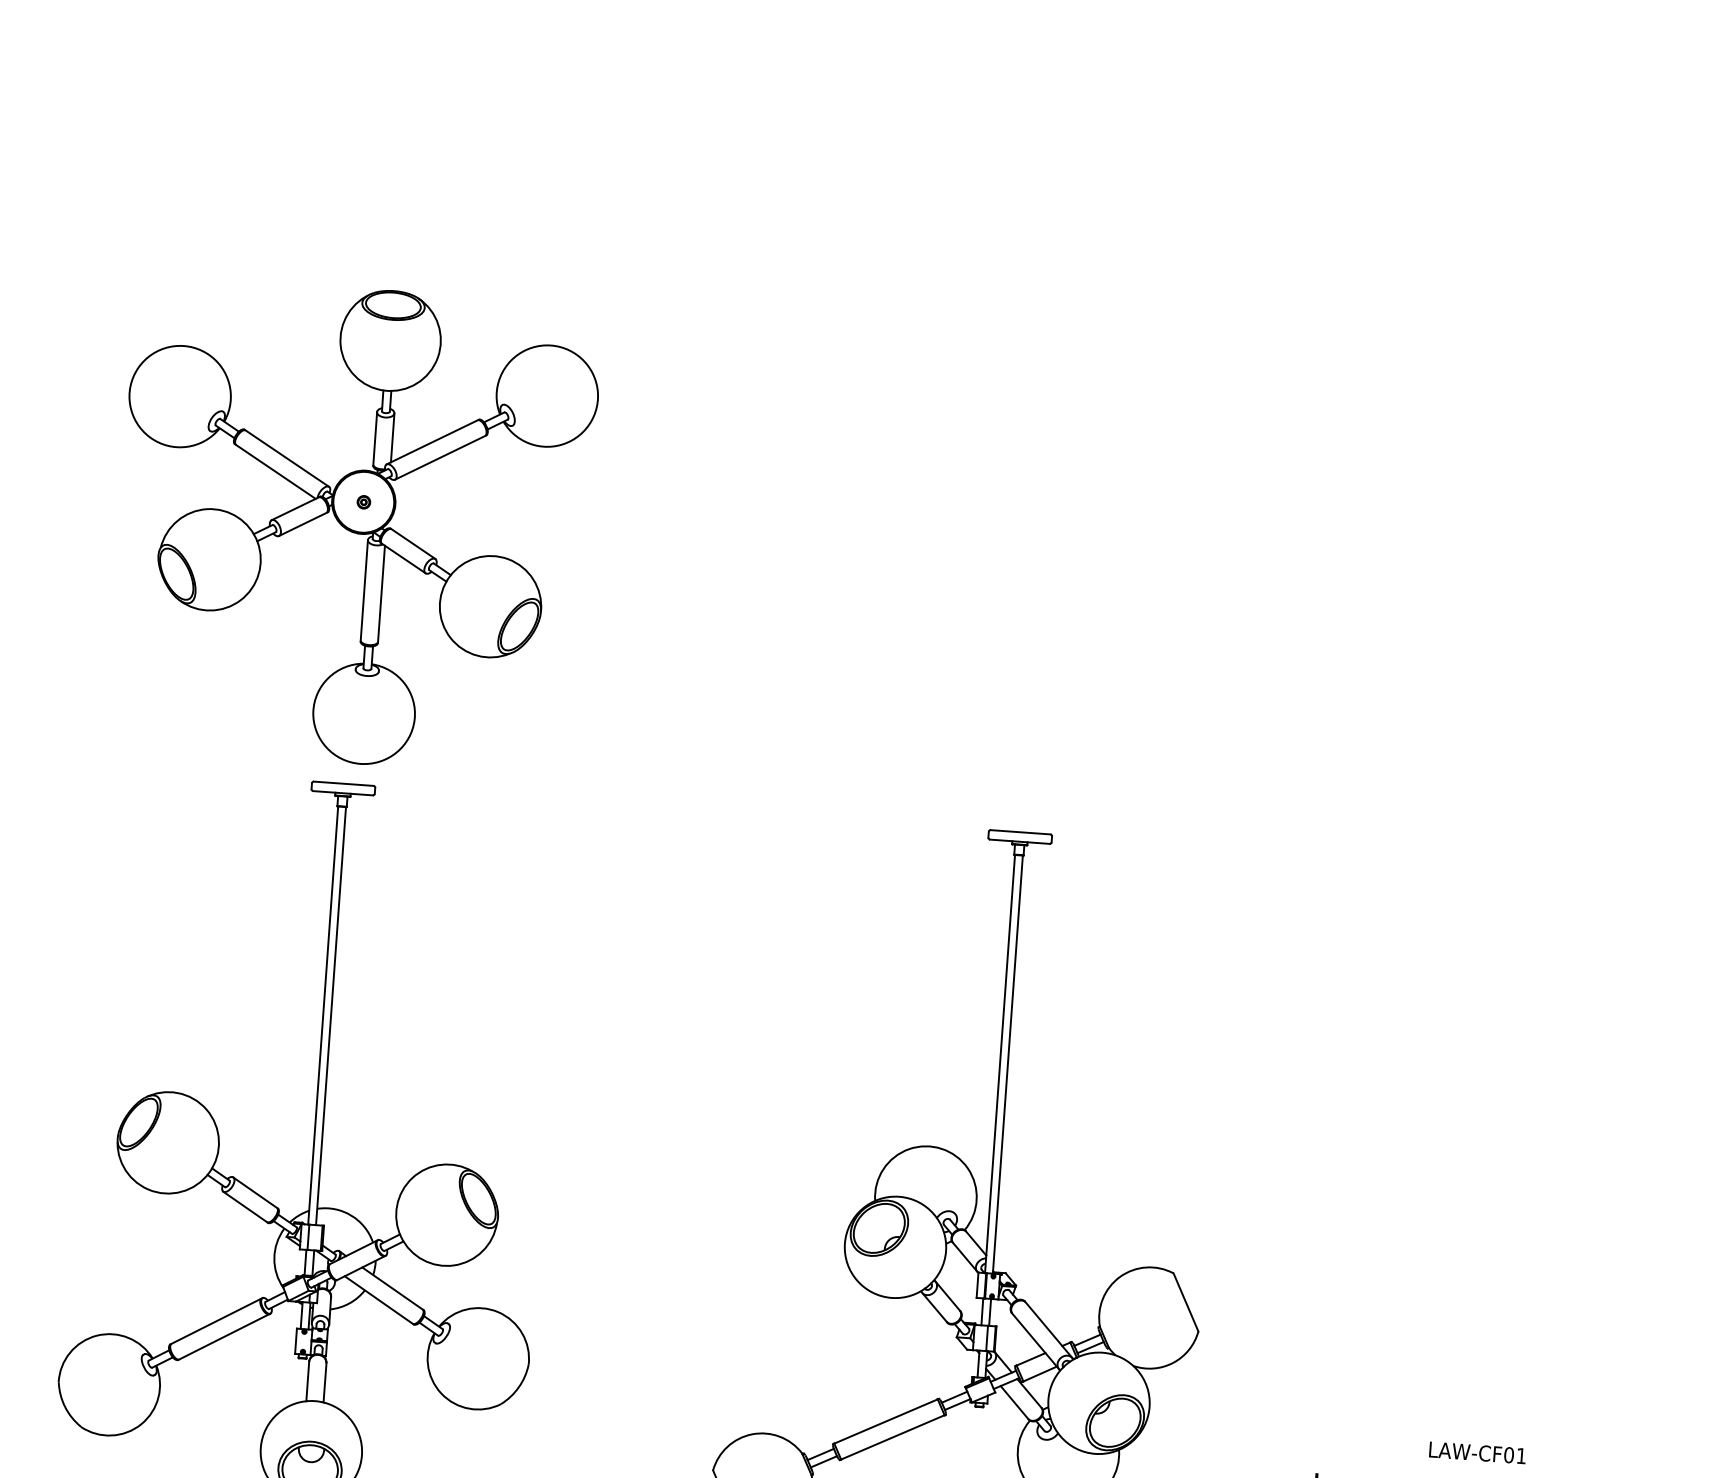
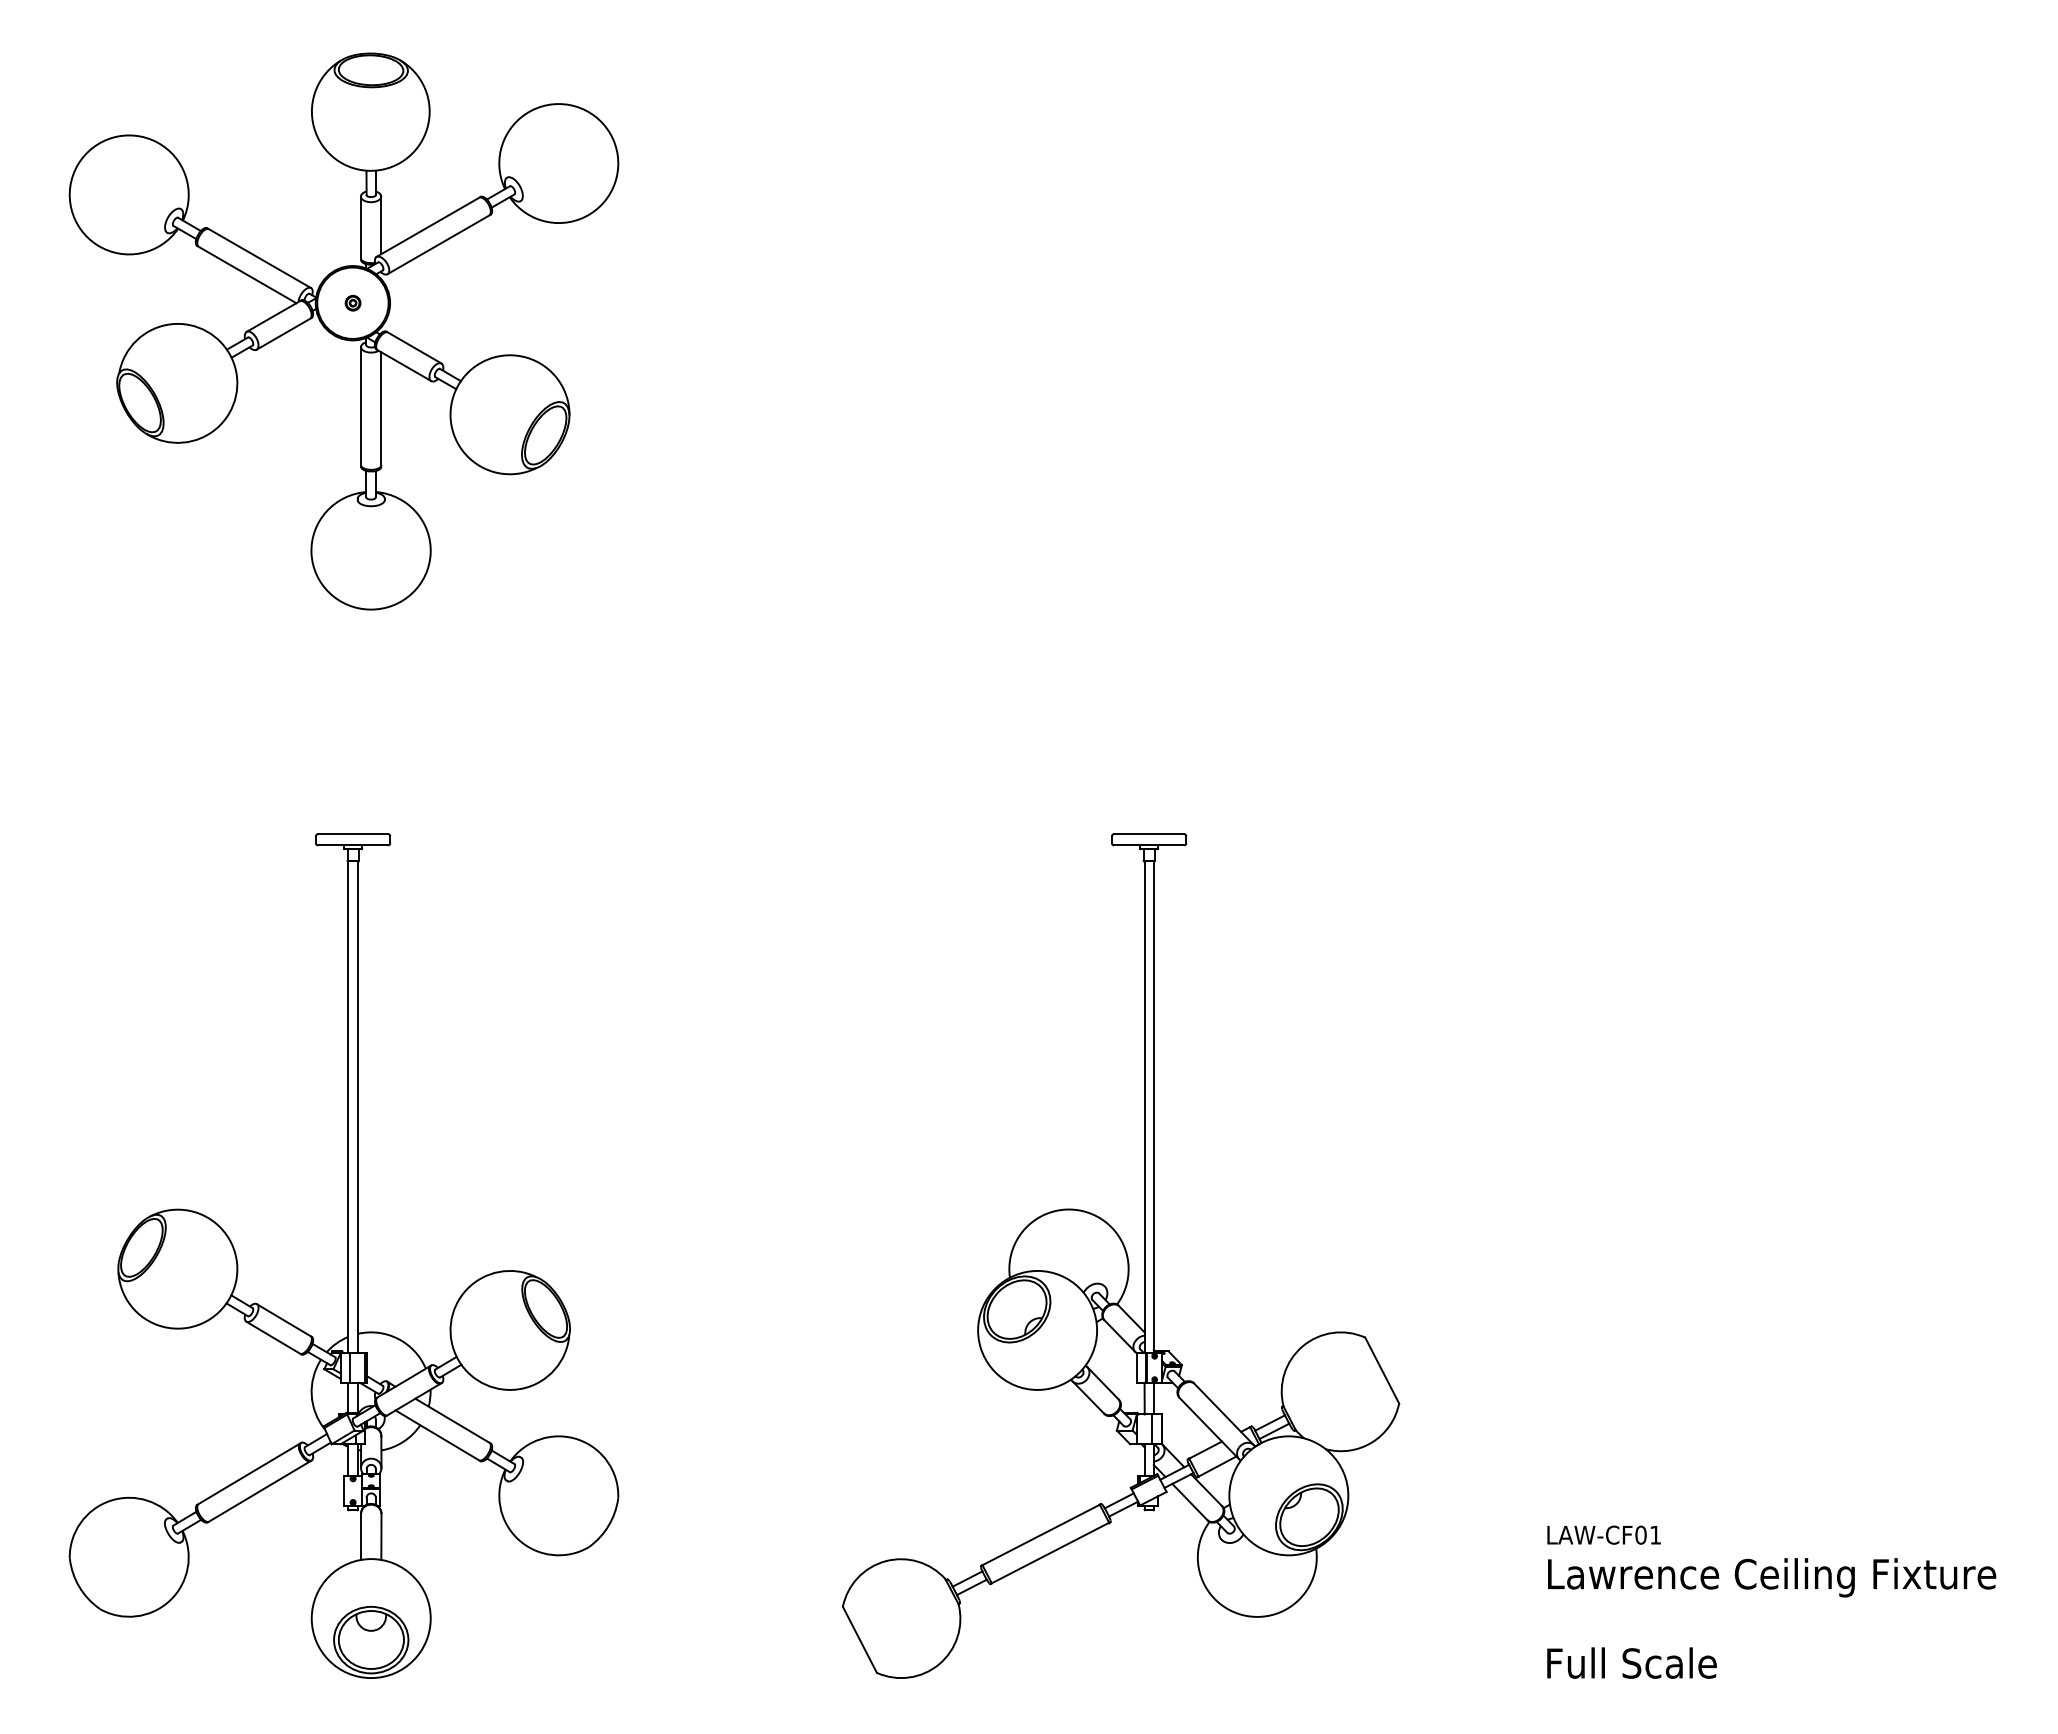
part: (354, 525) -> (343, 331), moved
text: (1477, 1452) -> (1603, 1534), moved

